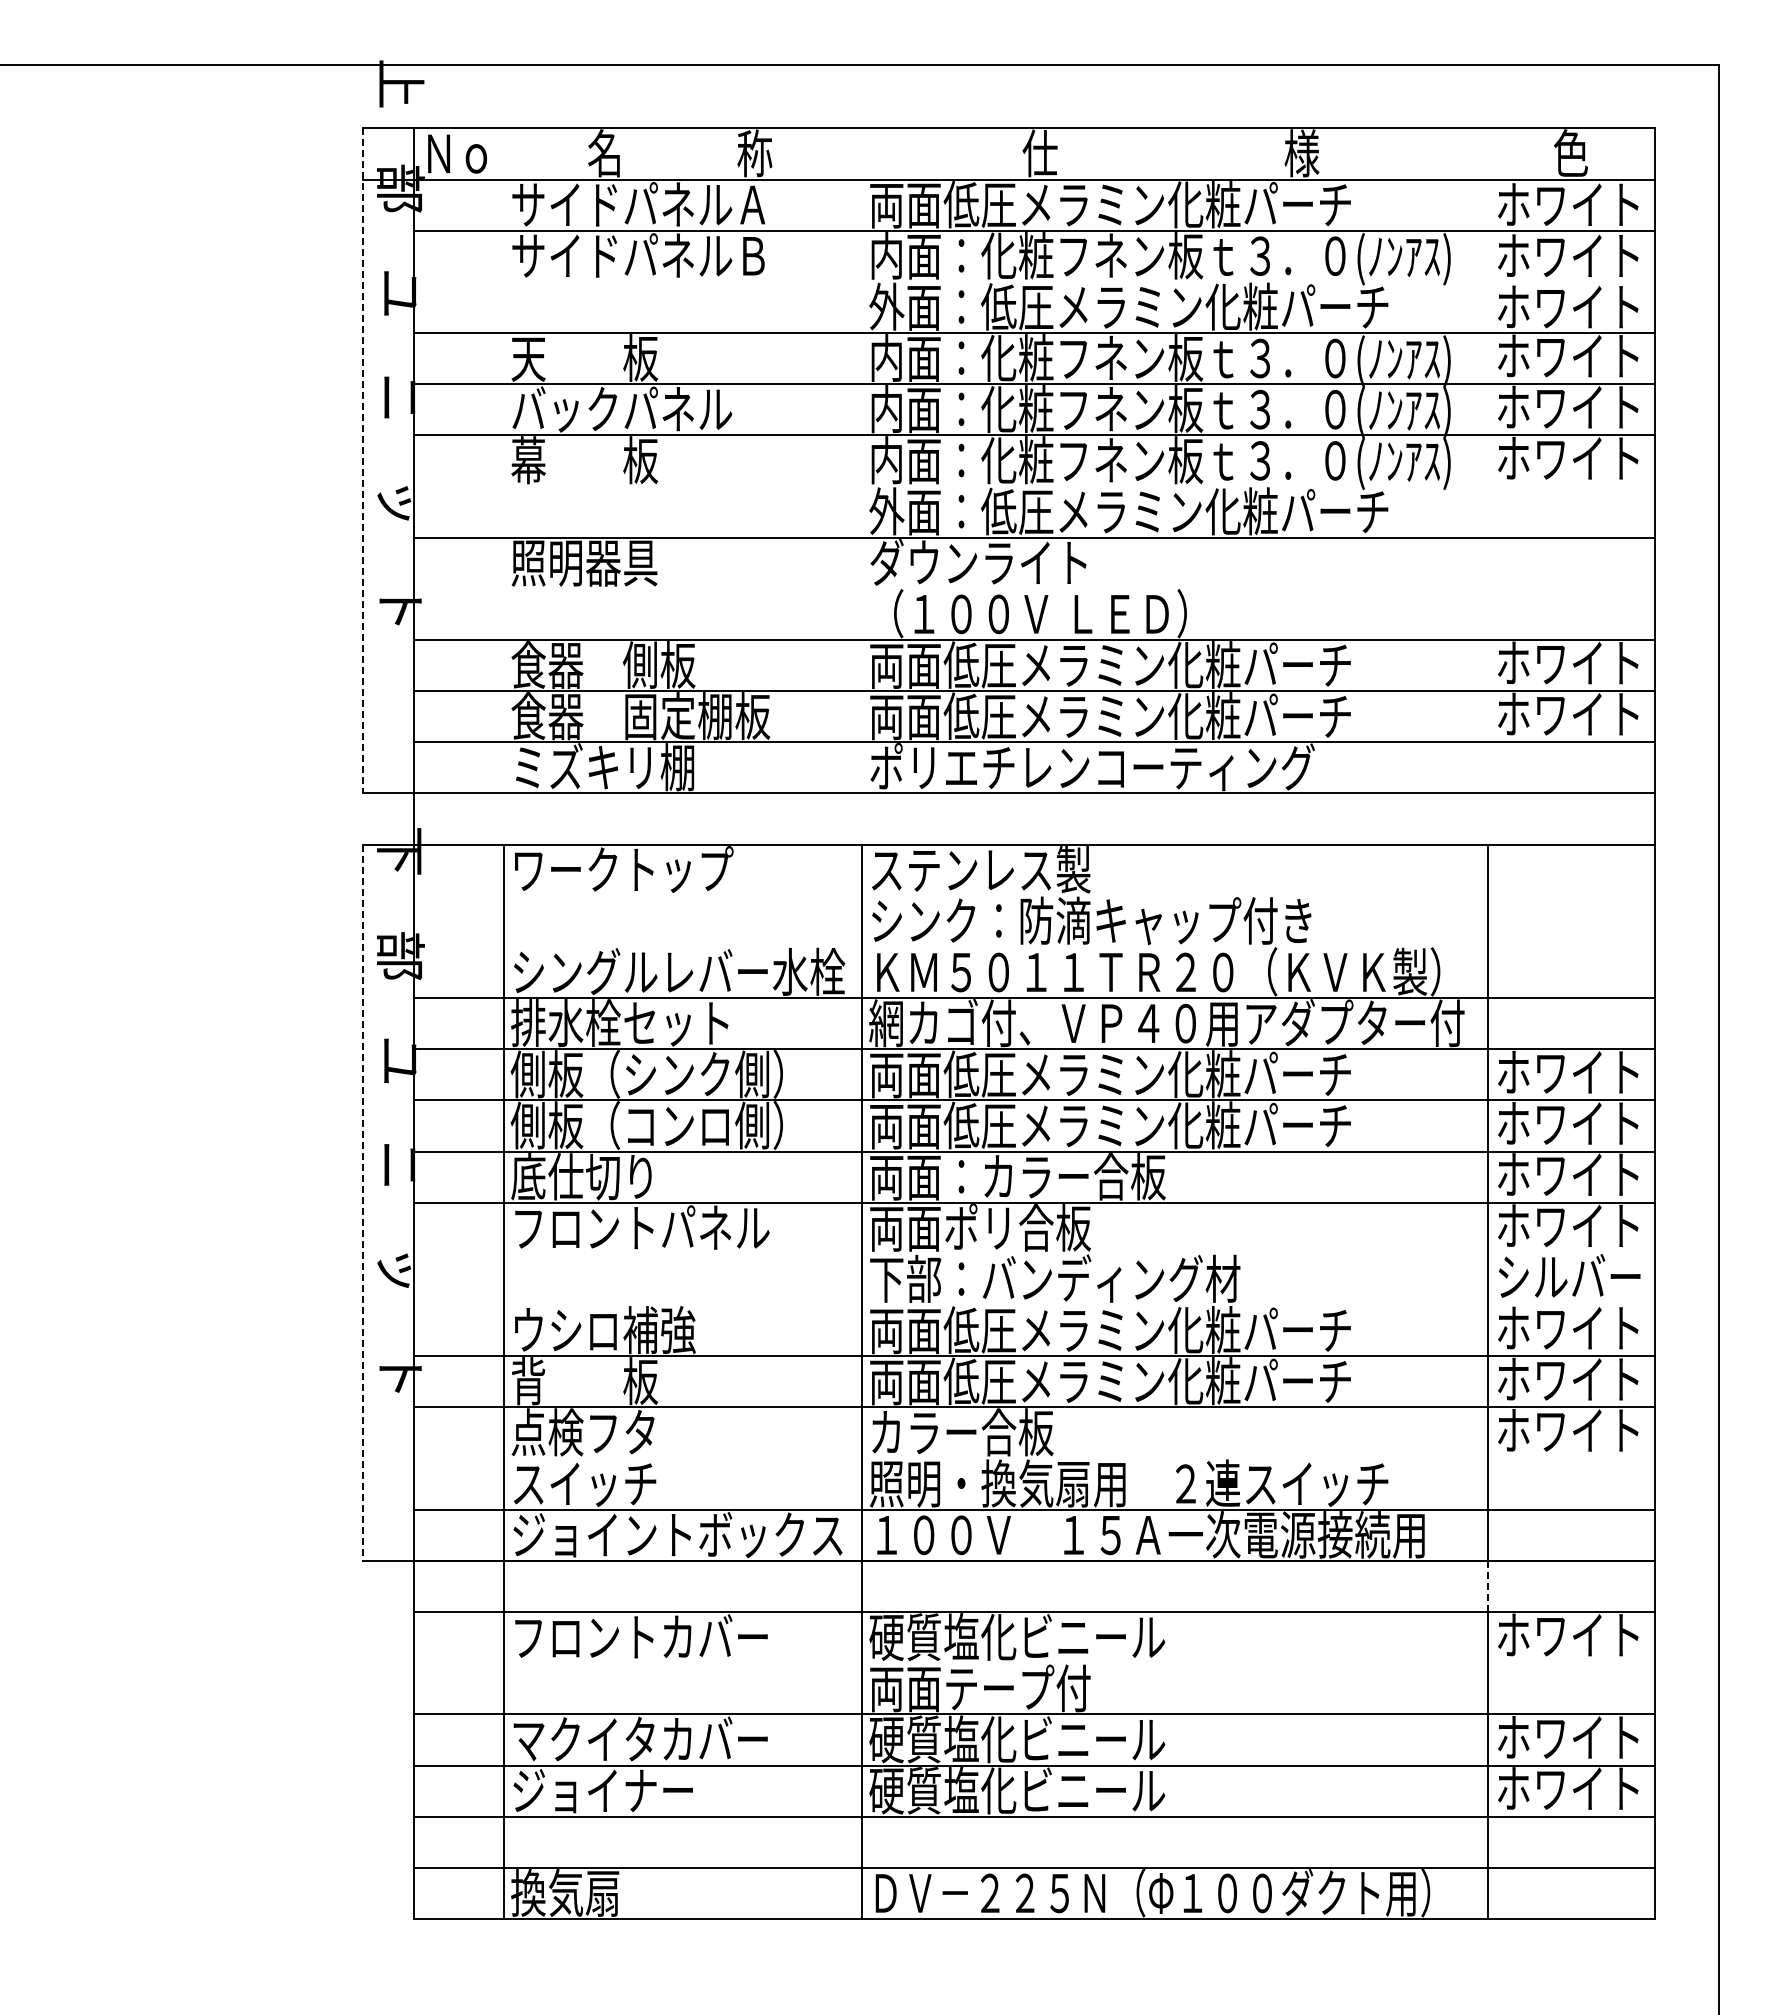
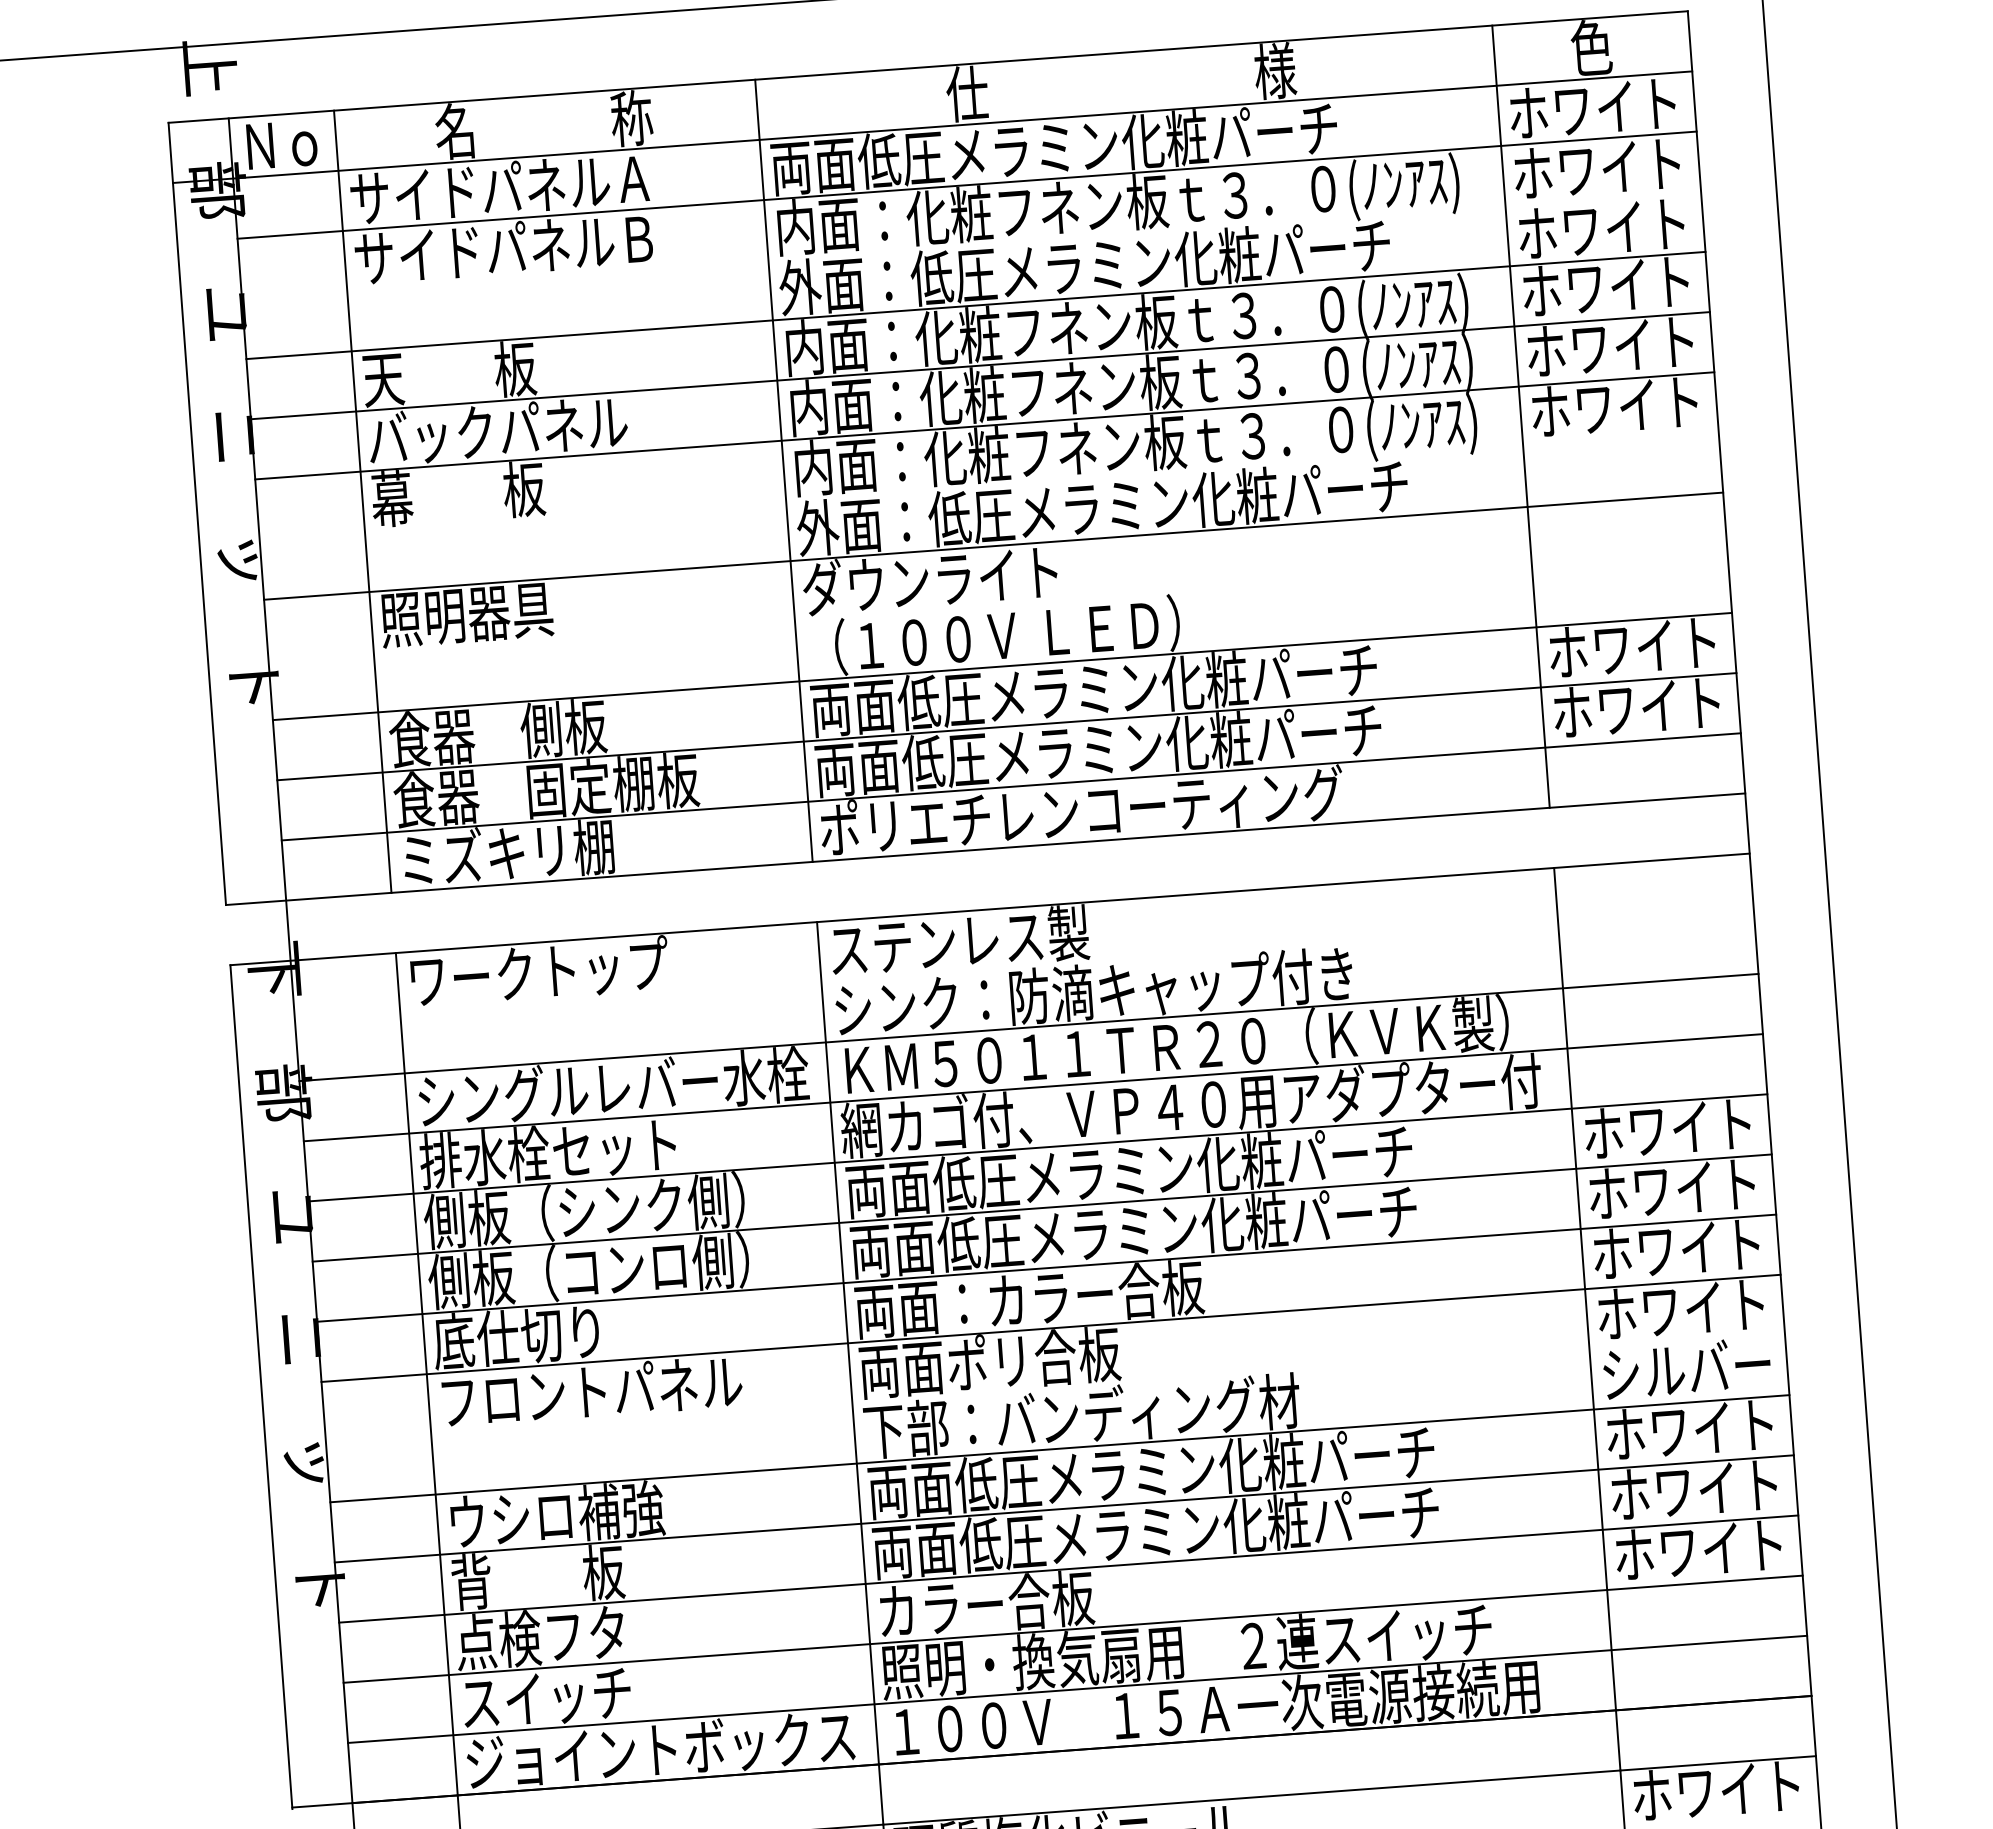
line: (362, 460) -> (196, 513), dashed -> solid
line: (503, 460) -> (362, 501), added
line: (861, 460) -> (783, 470), added
line: (1488, 460) -> (1521, 416), added
line: (1033, 946) -> (1027, 1027), added
line: (362, 1203) -> (261, 1387), dashed -> solid
line: (1033, 1305) -> (1058, 1449), added
line: (1033, 1458) -> (1072, 1629), added
line: (1488, 1586) -> (1618, 1740), dashed -> solid

